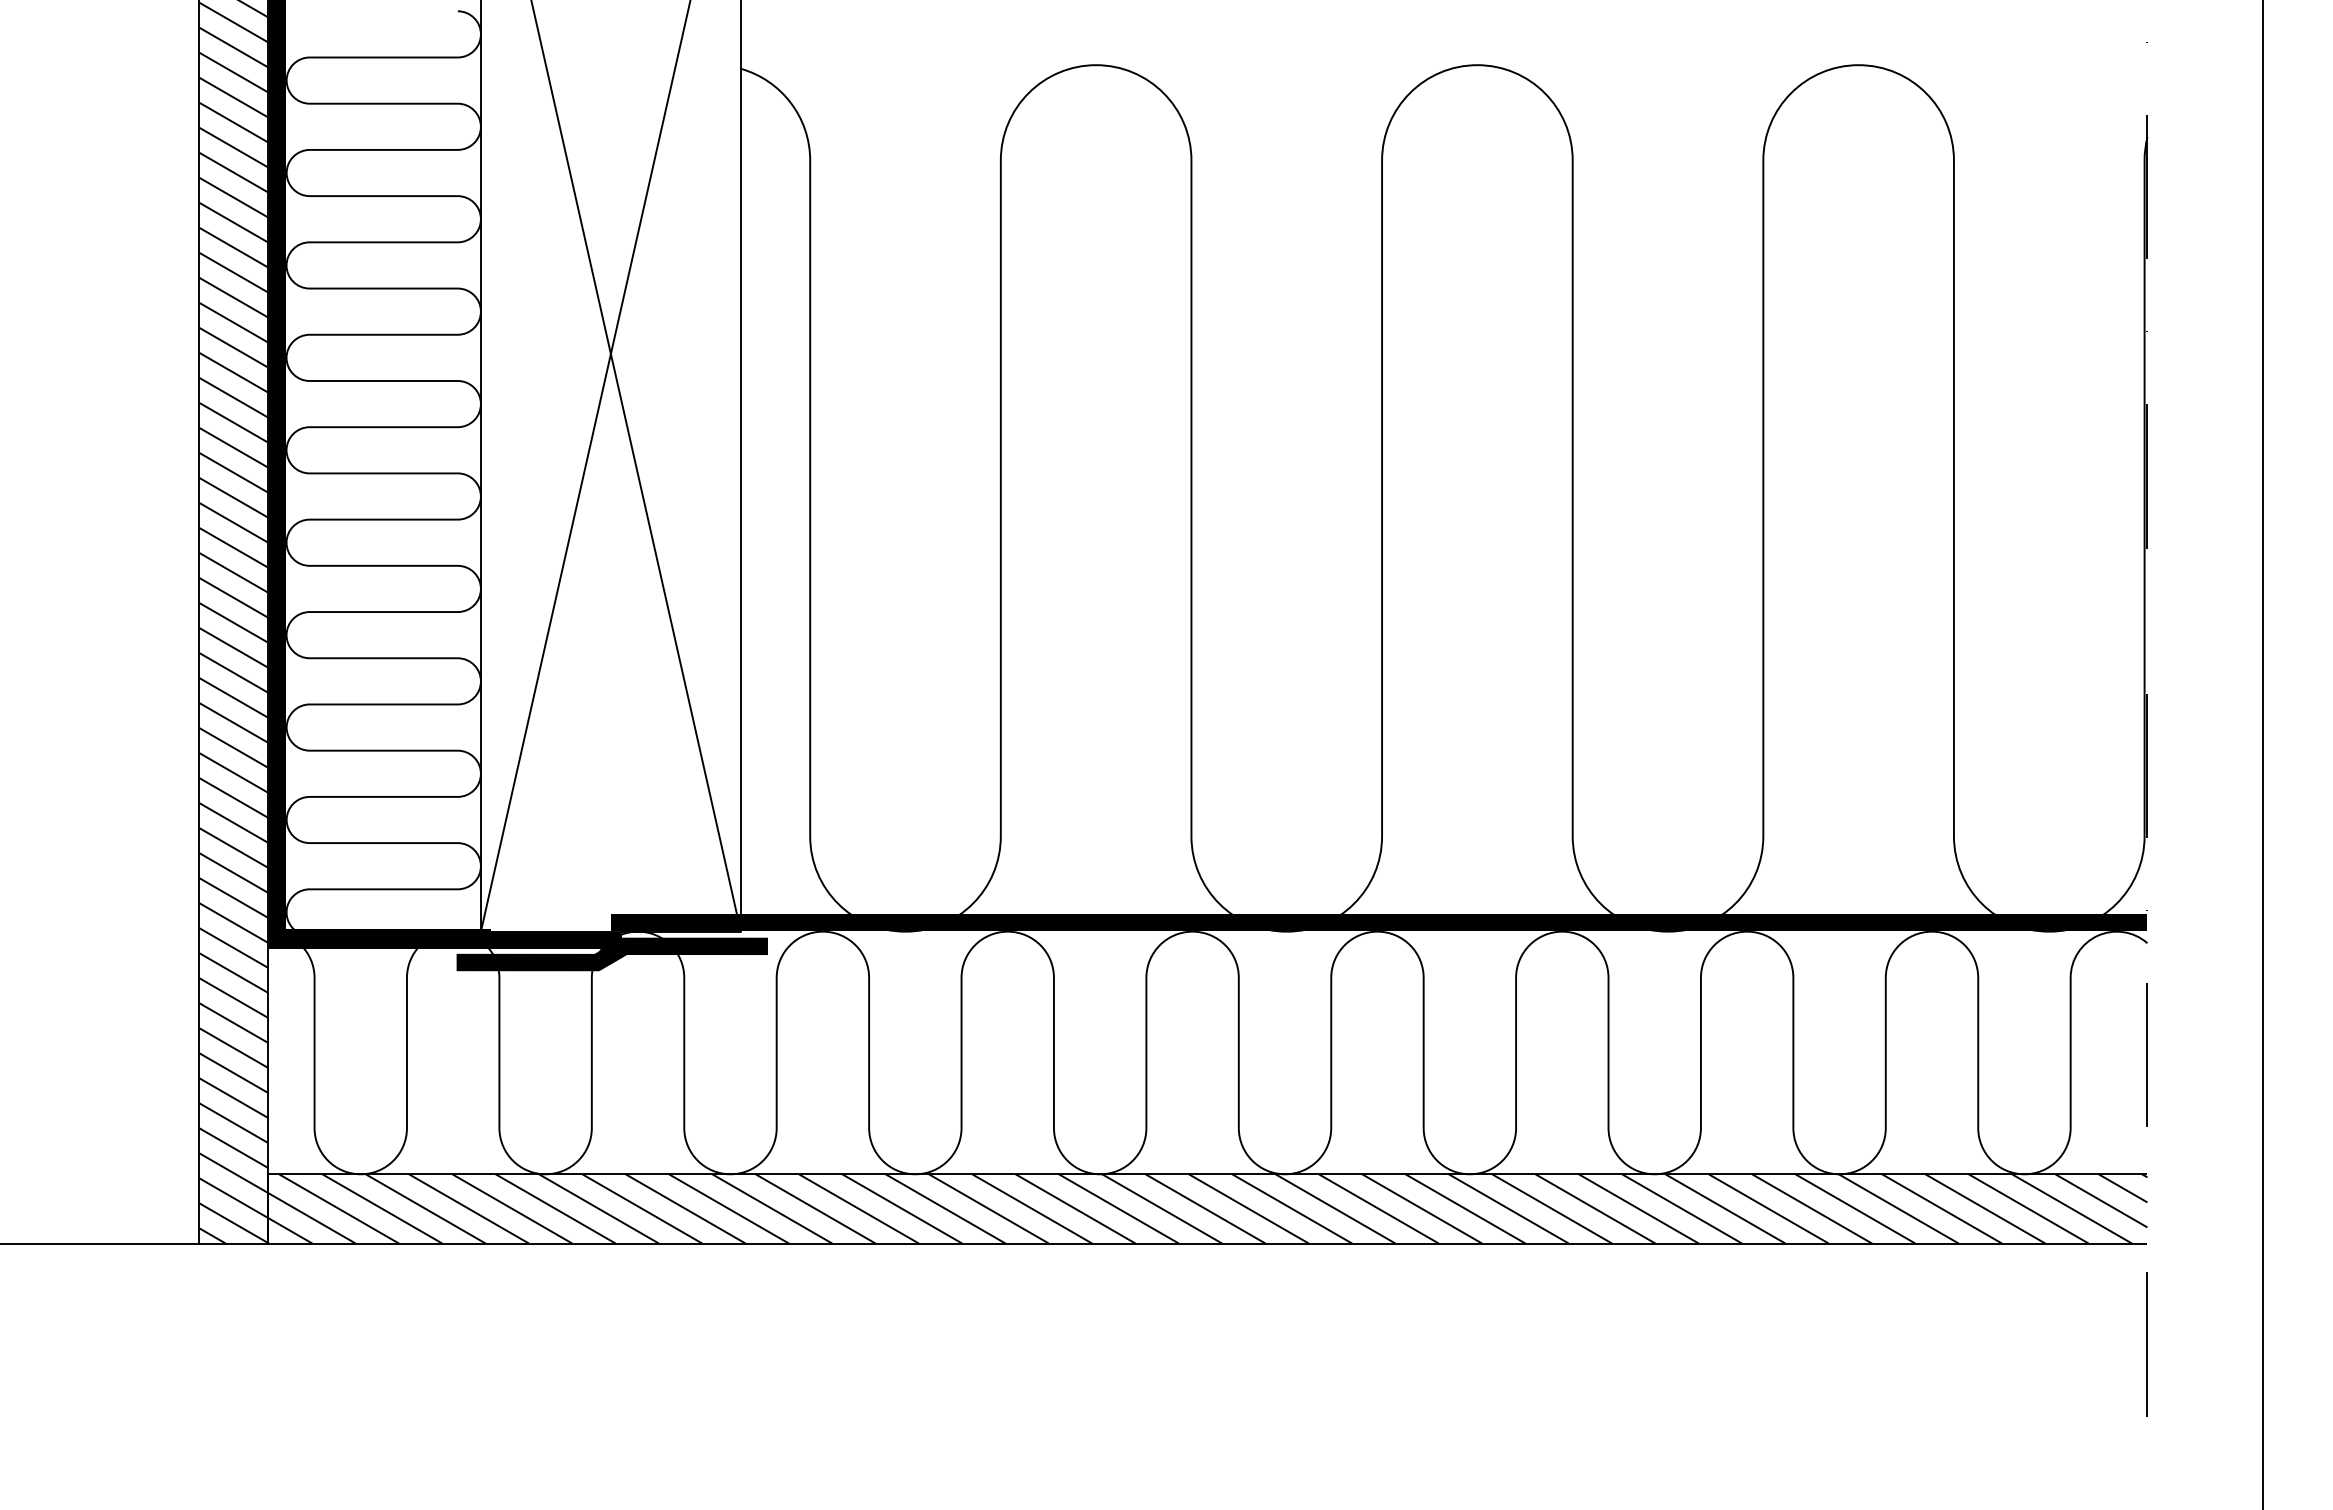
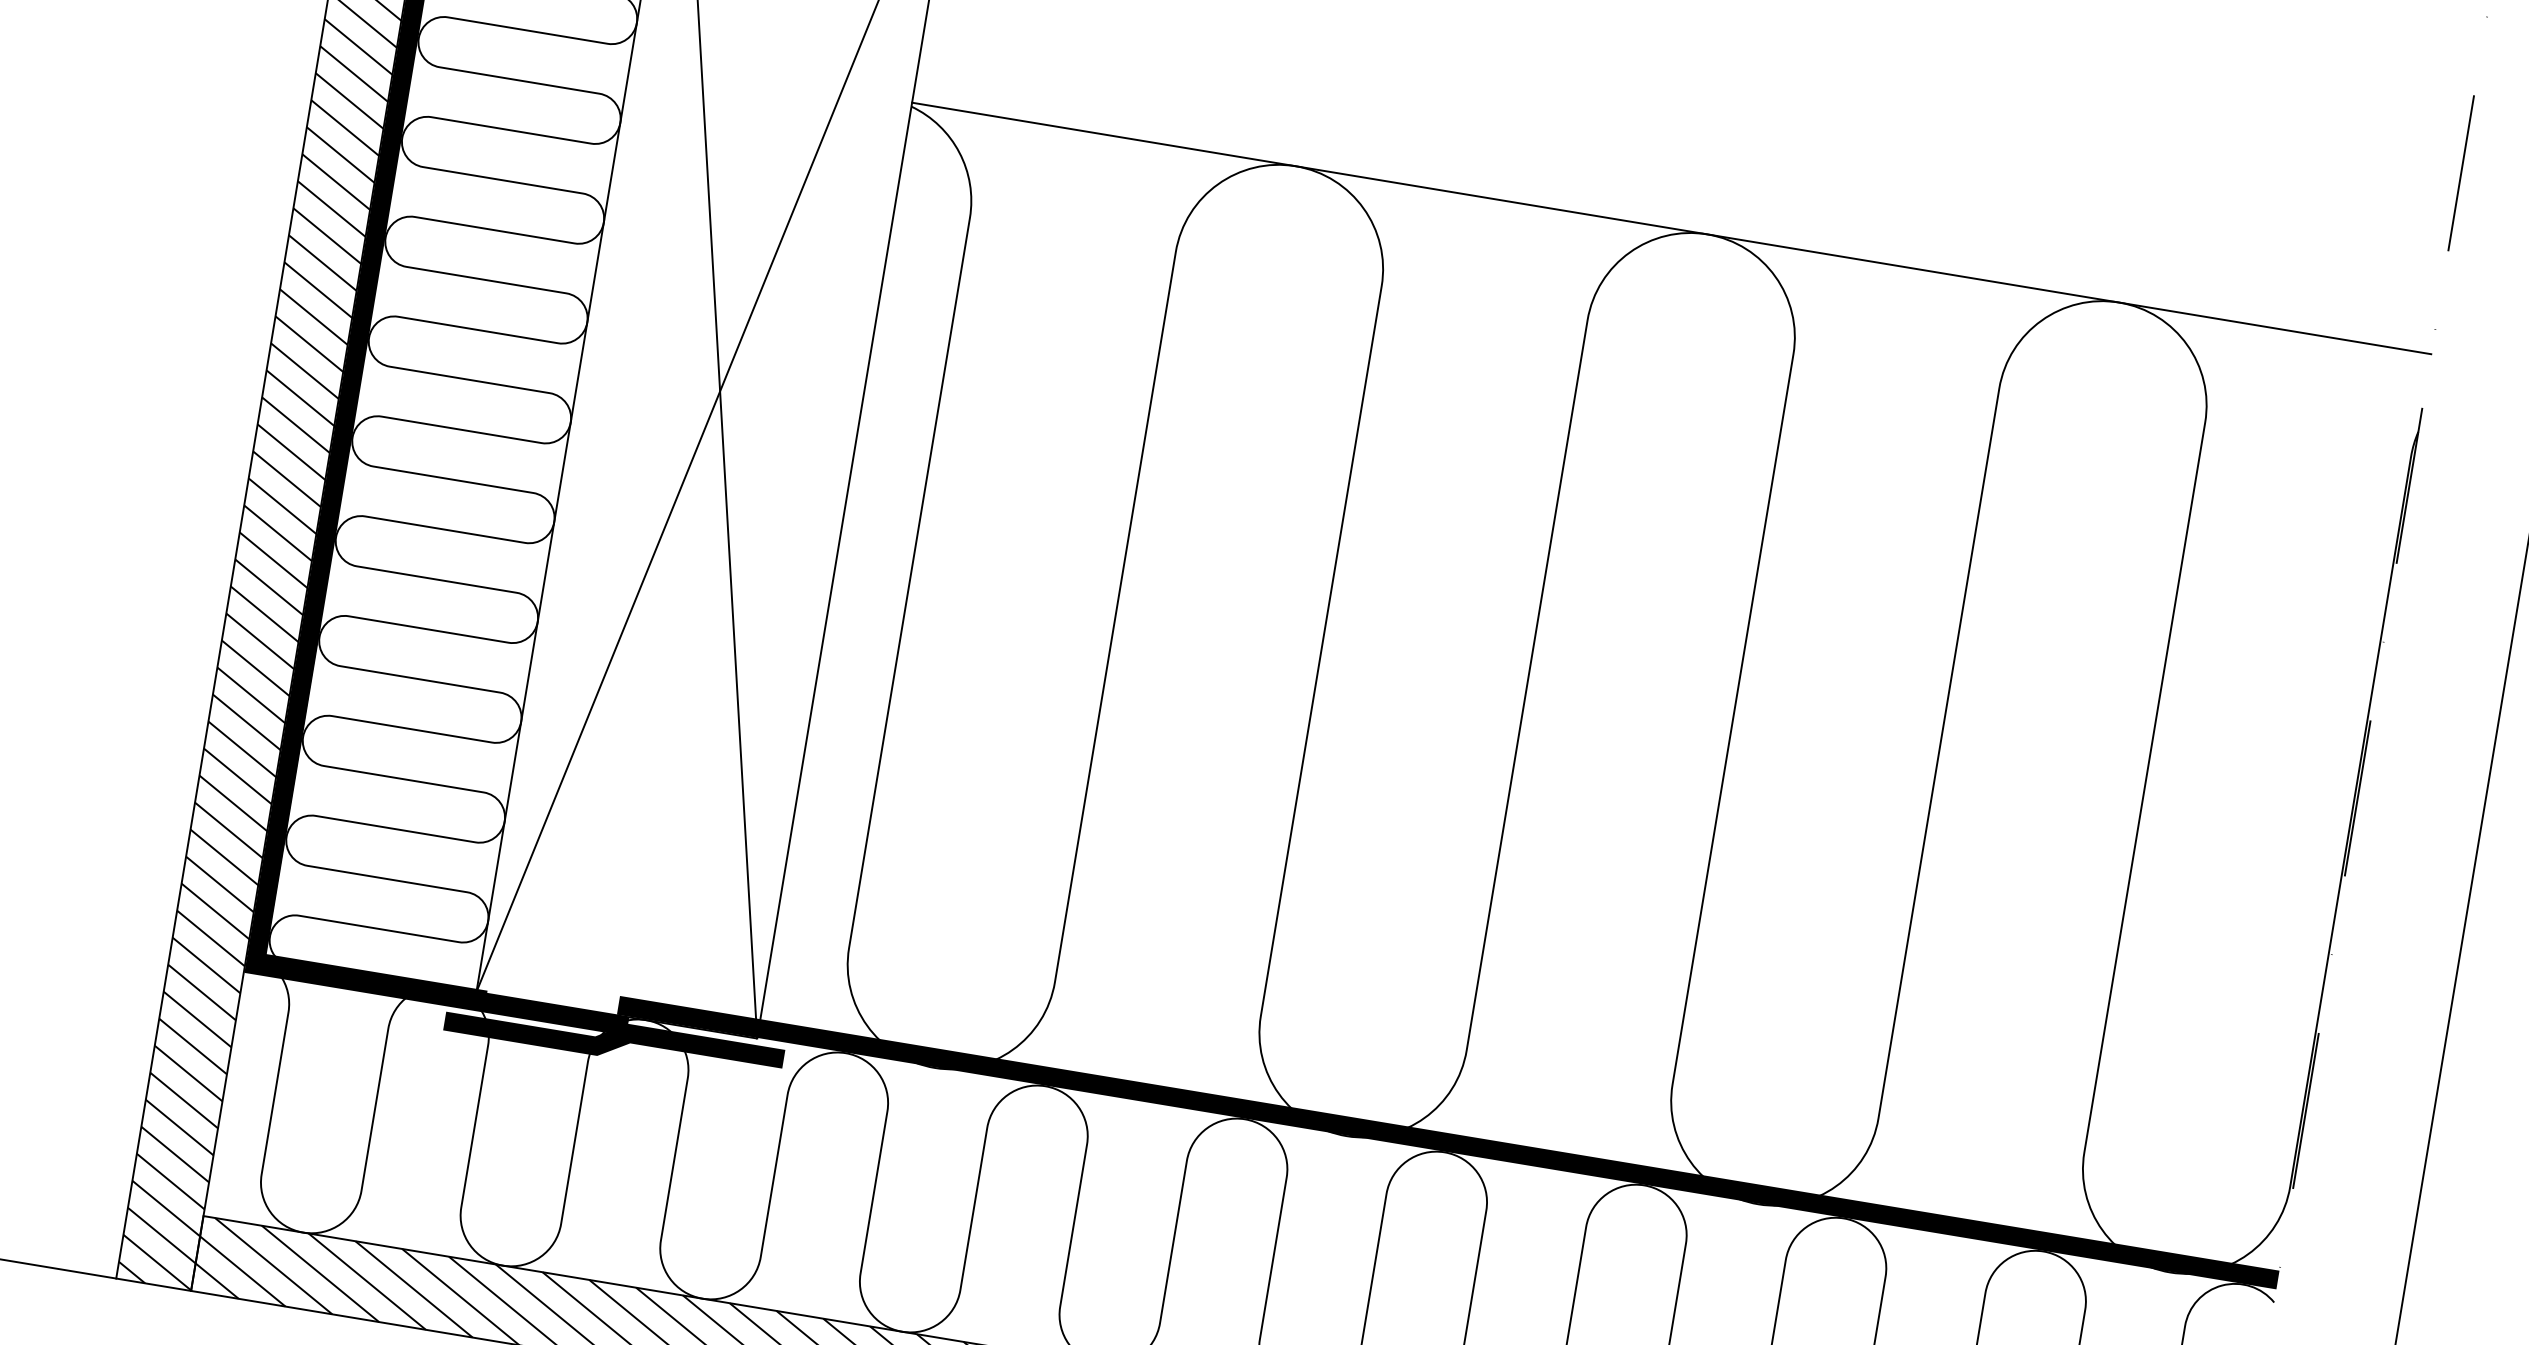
line: (1443, 65) -> (1670, 228), added

